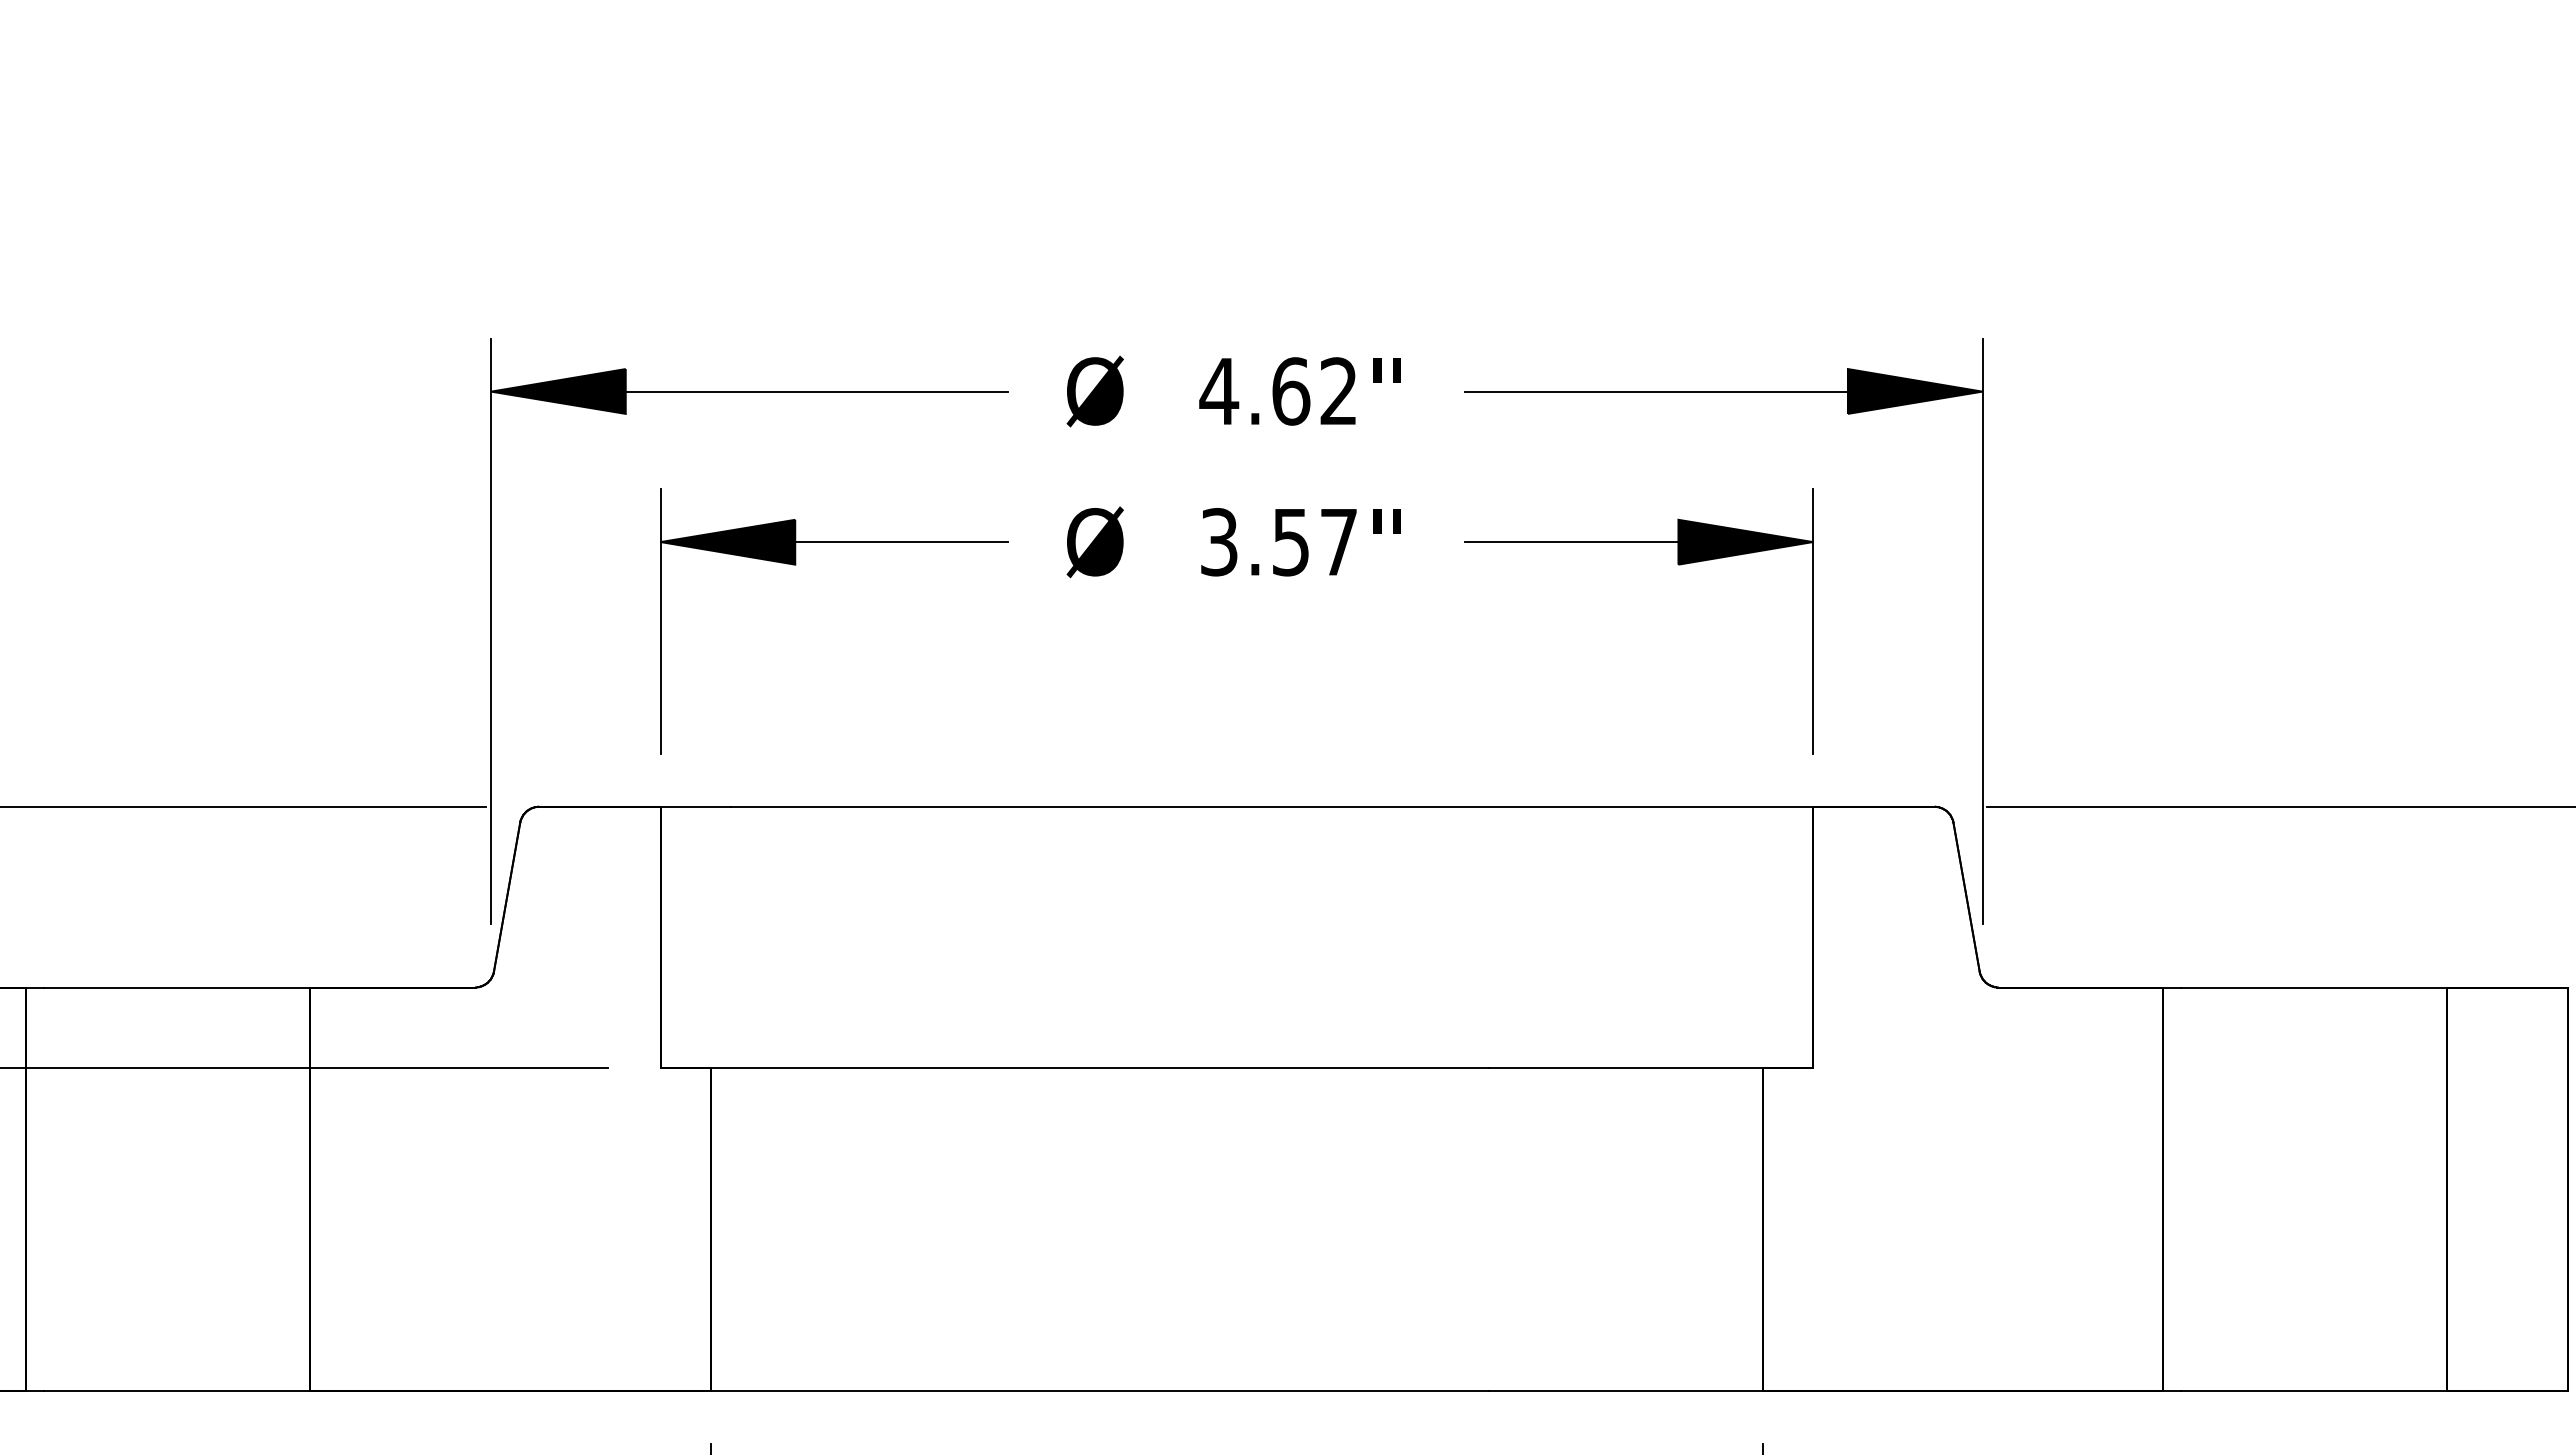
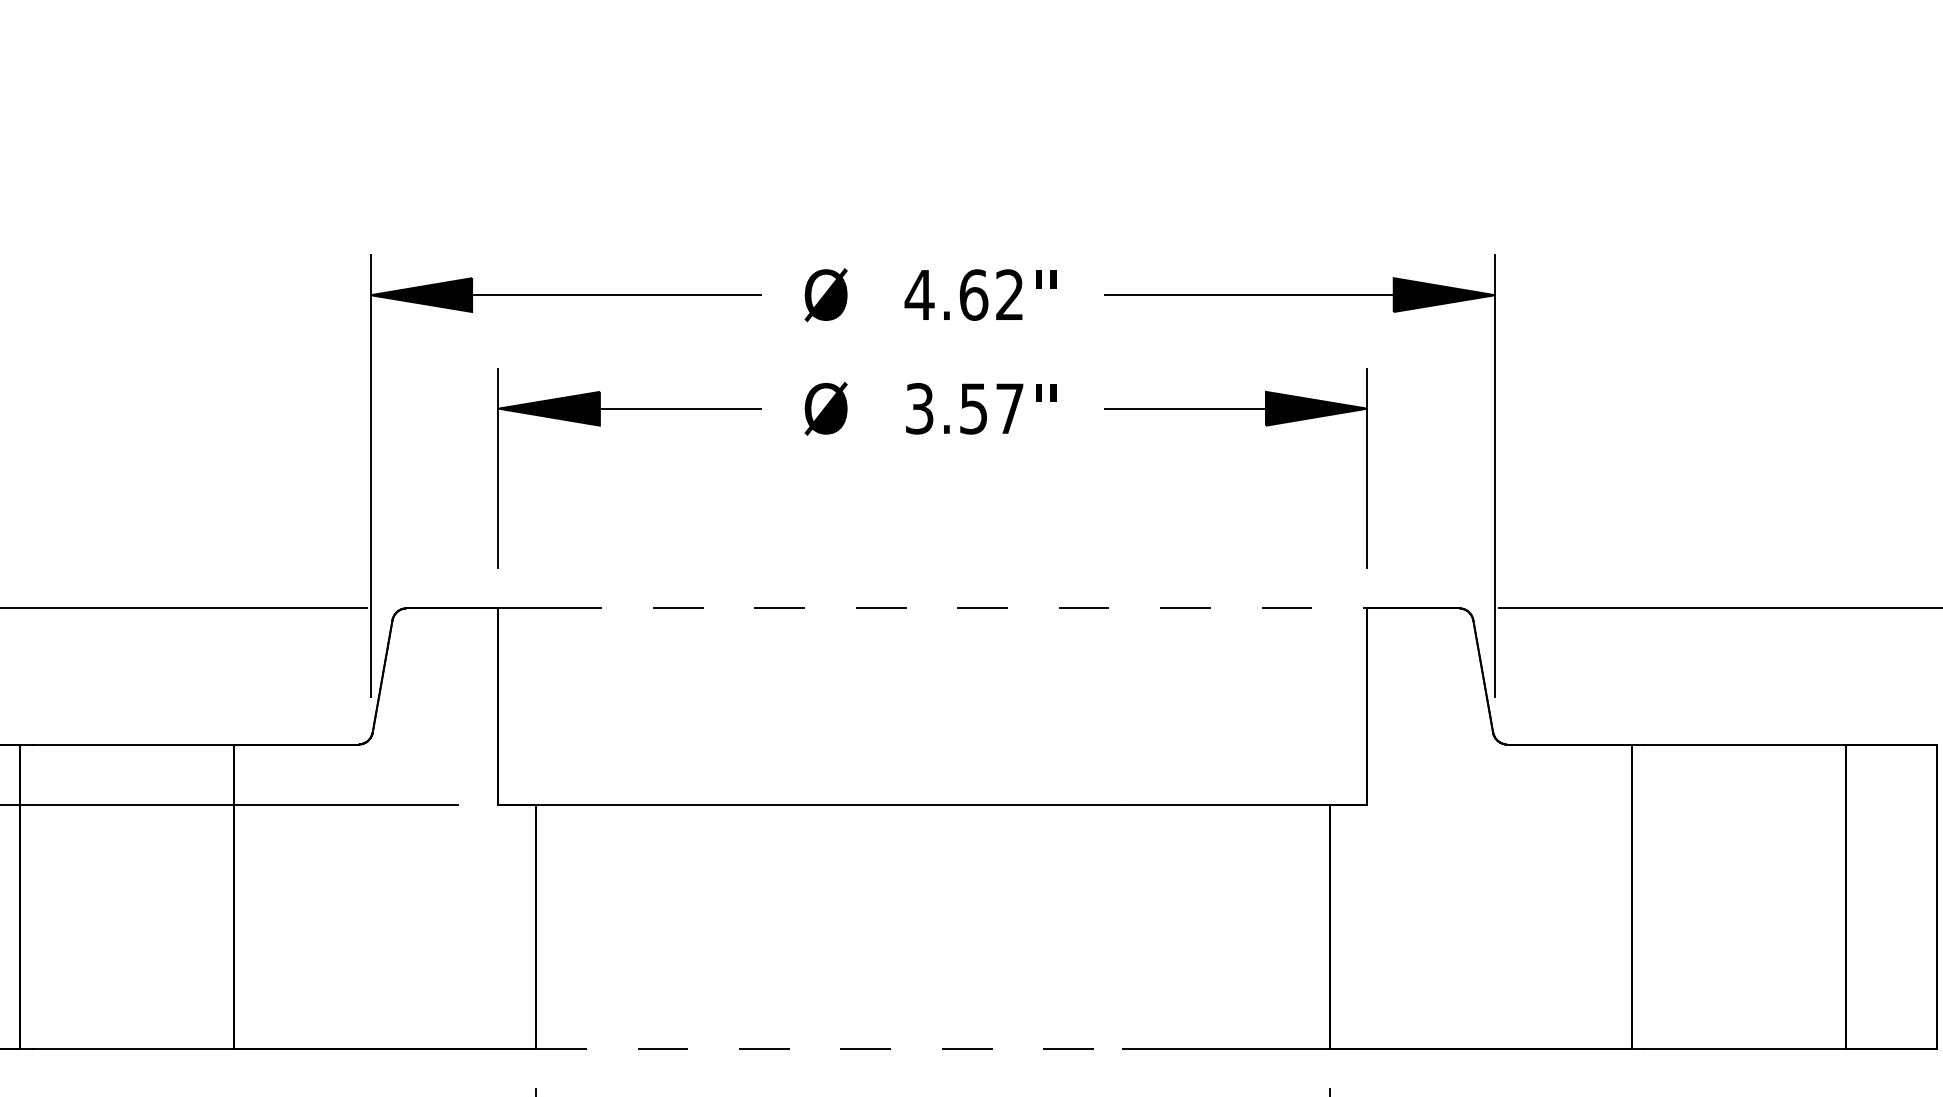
line: (1272, 806) -> (959, 608), solid -> dashed
line: (1100, 1391) -> (830, 1049), solid -> dashed

